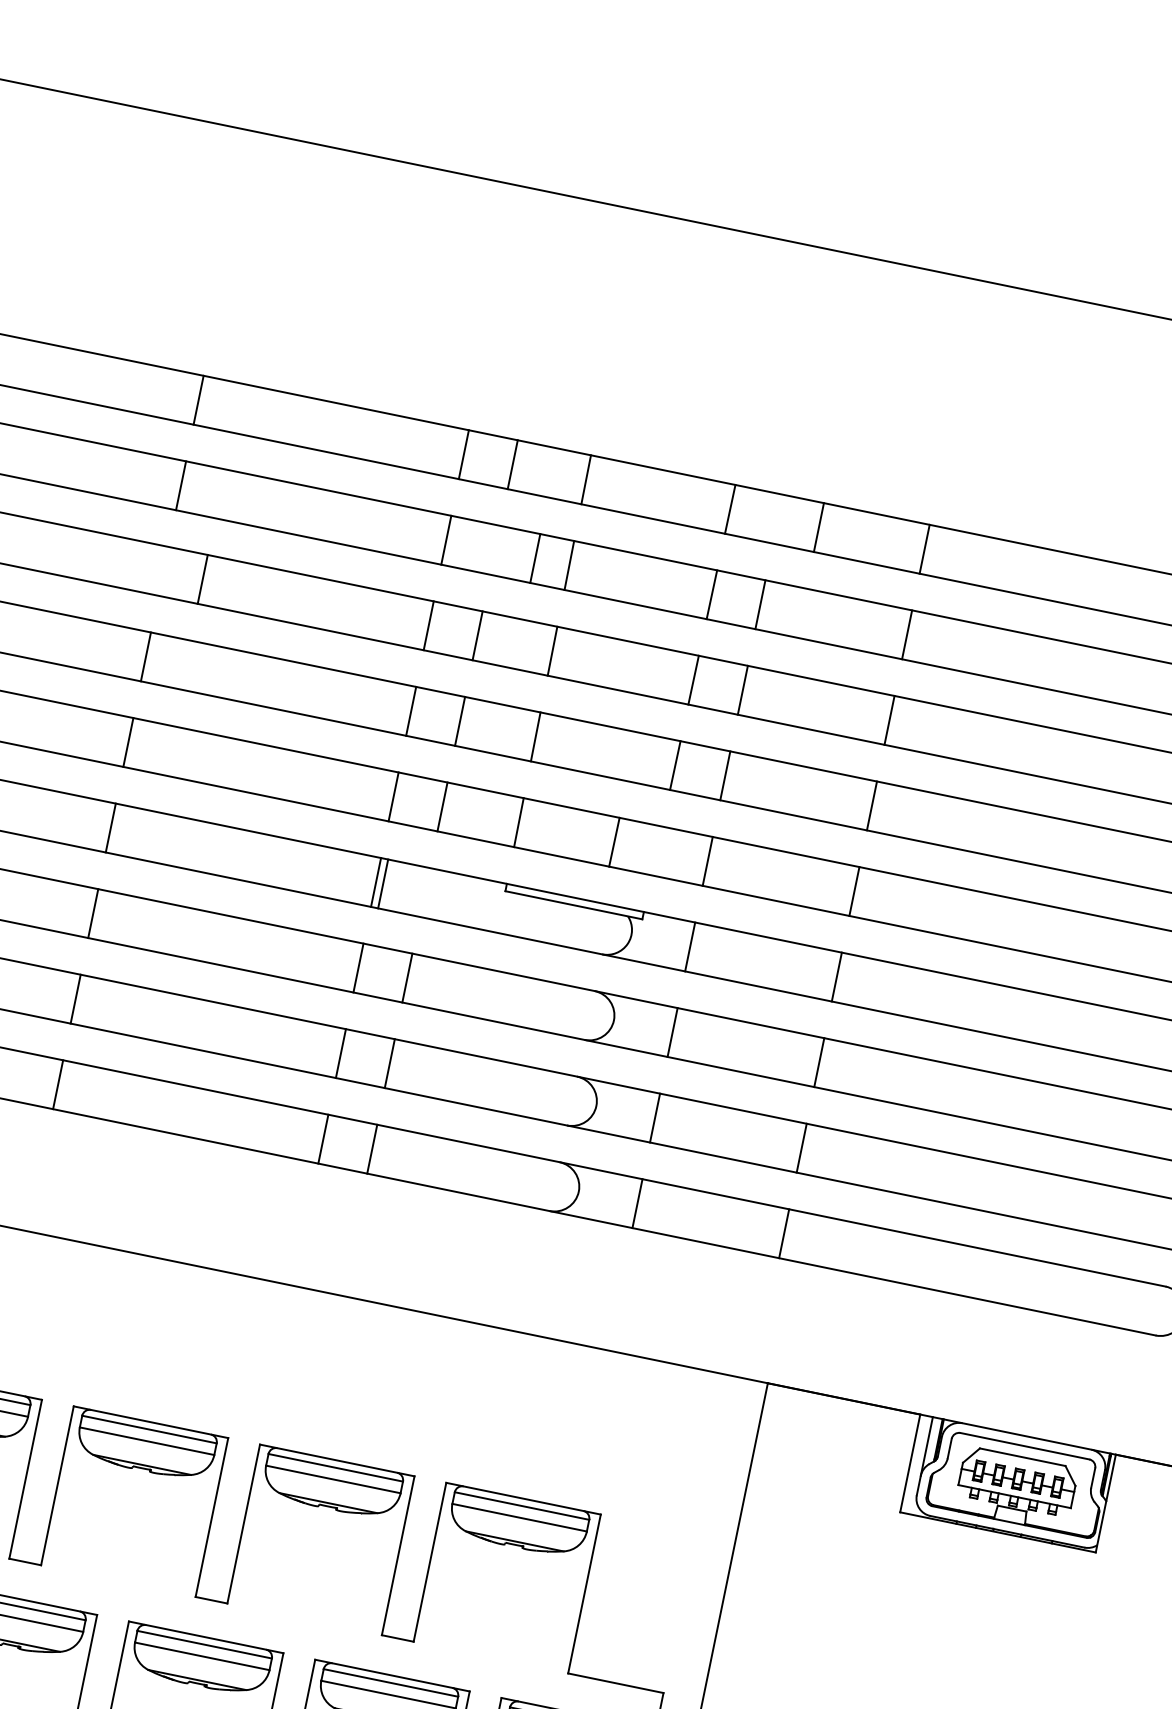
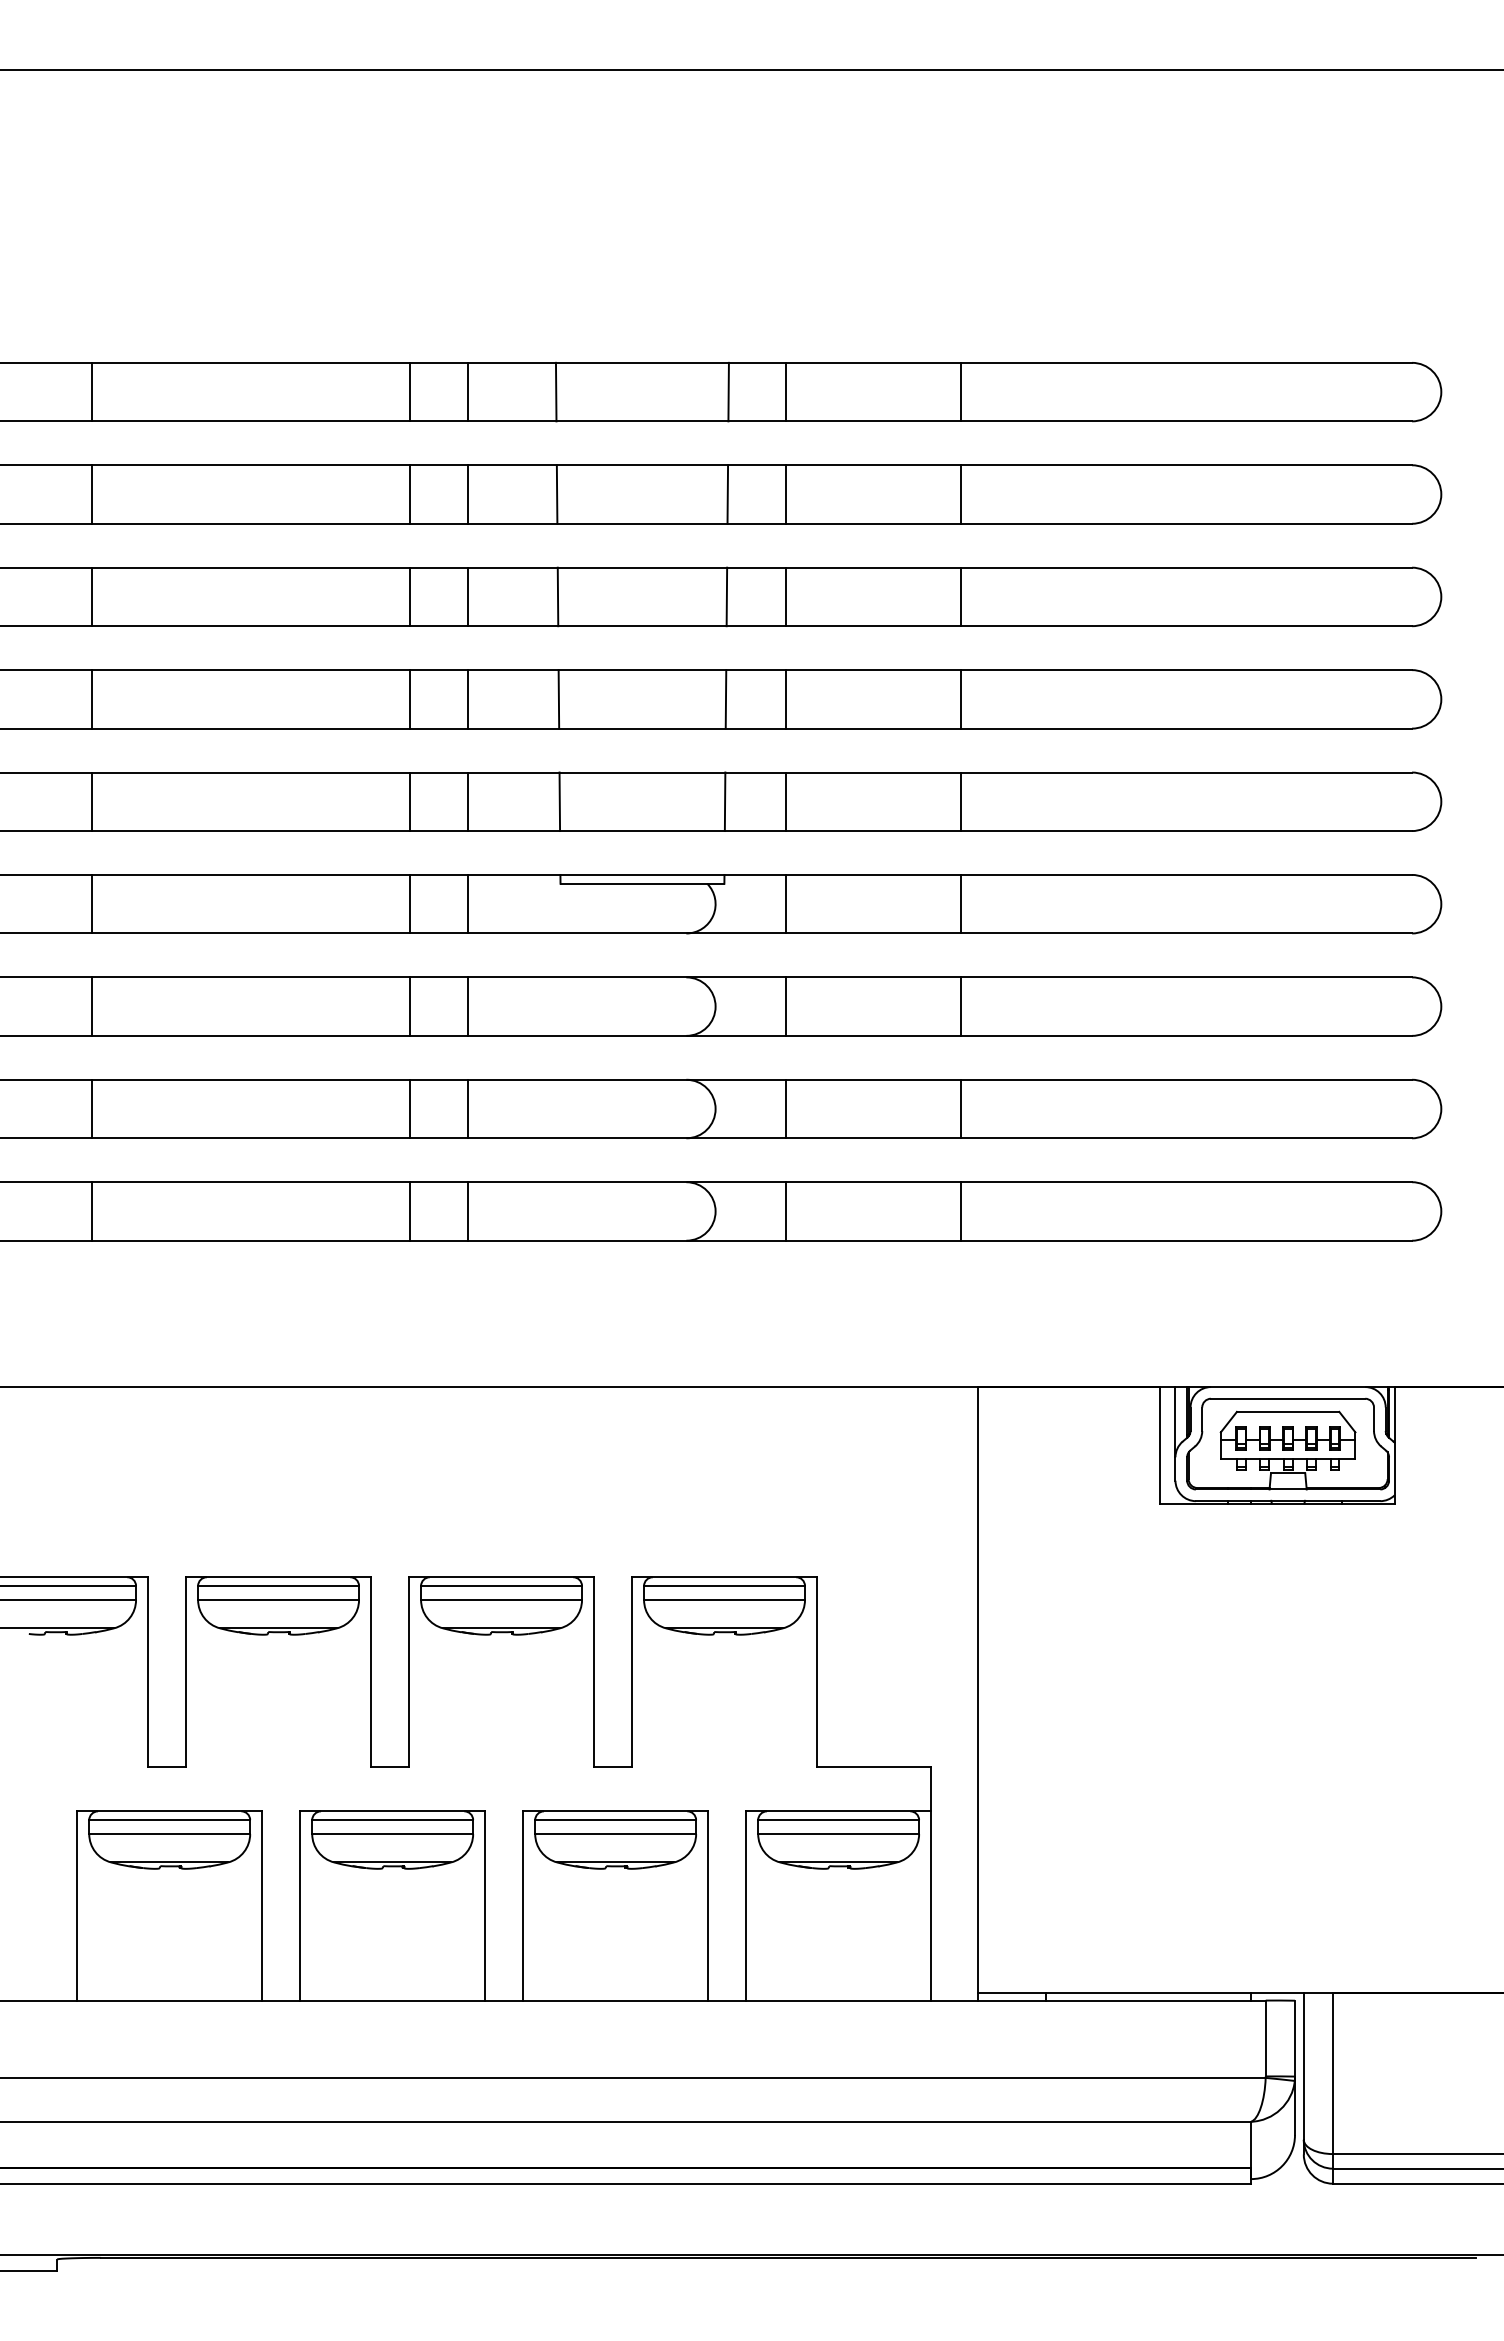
line: (818, 527) -> (785, 391), moved
line: (535, 558) -> (468, 494), moved
line: (203, 579) -> (92, 596), moved
line: (613, 841) -> (724, 801), moved
line: (383, 883) -> (468, 903), moved

